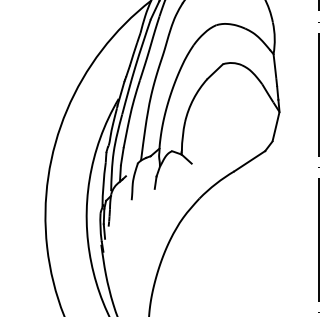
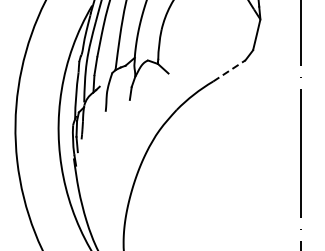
line: (250, 160) -> (230, 70), solid -> dashed

